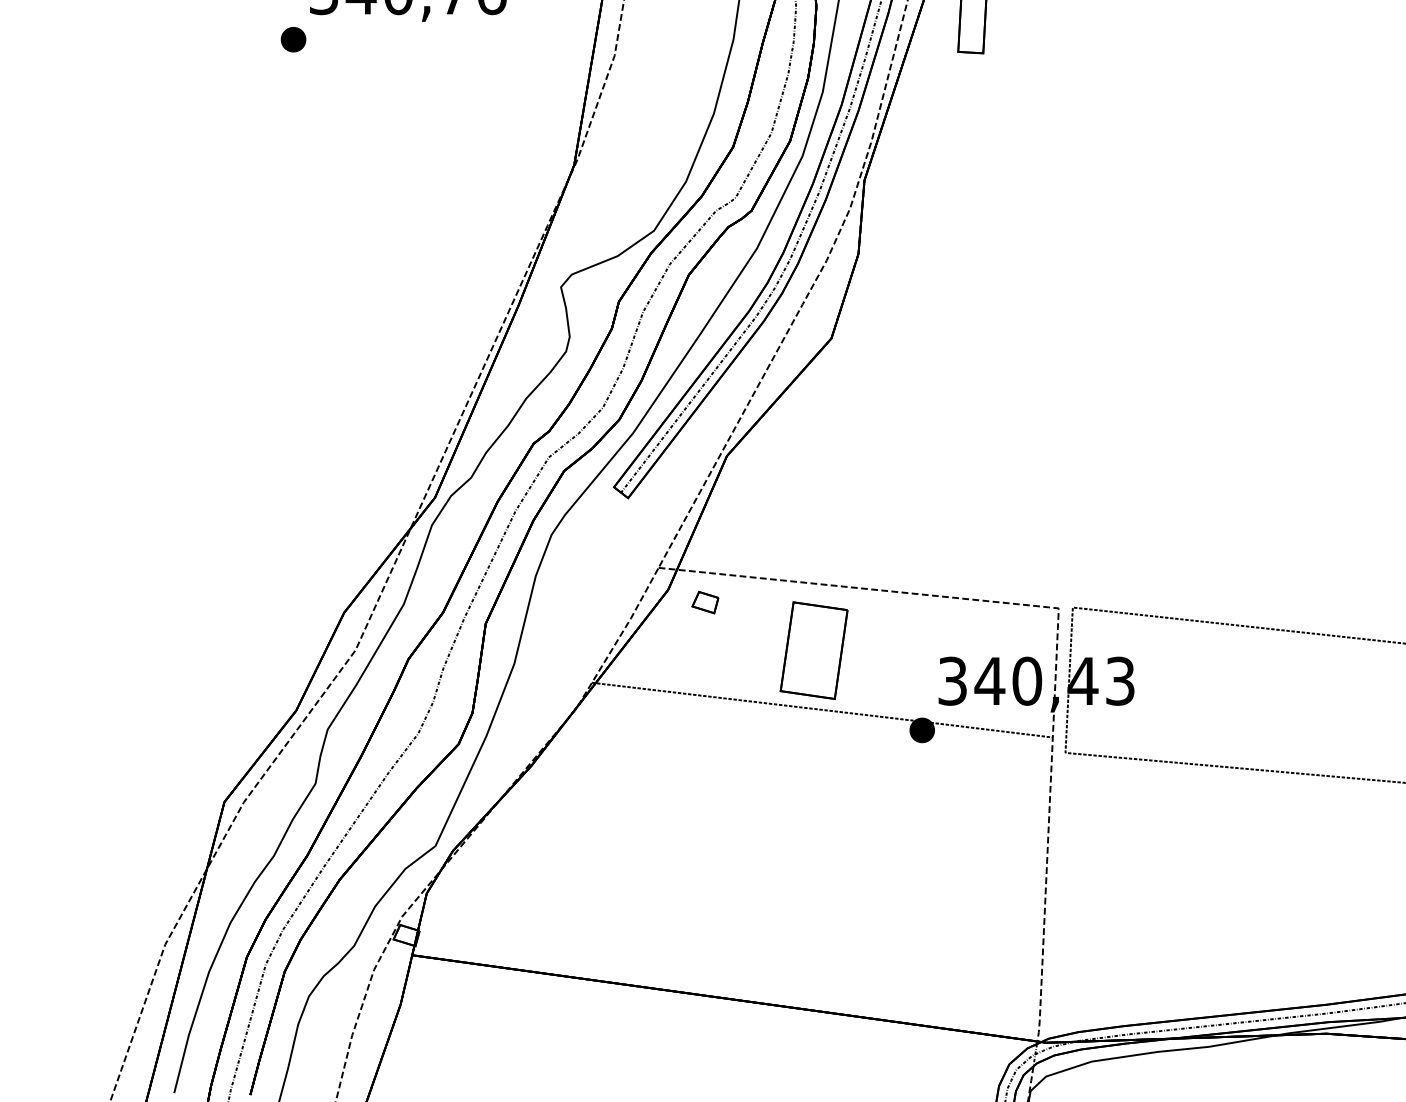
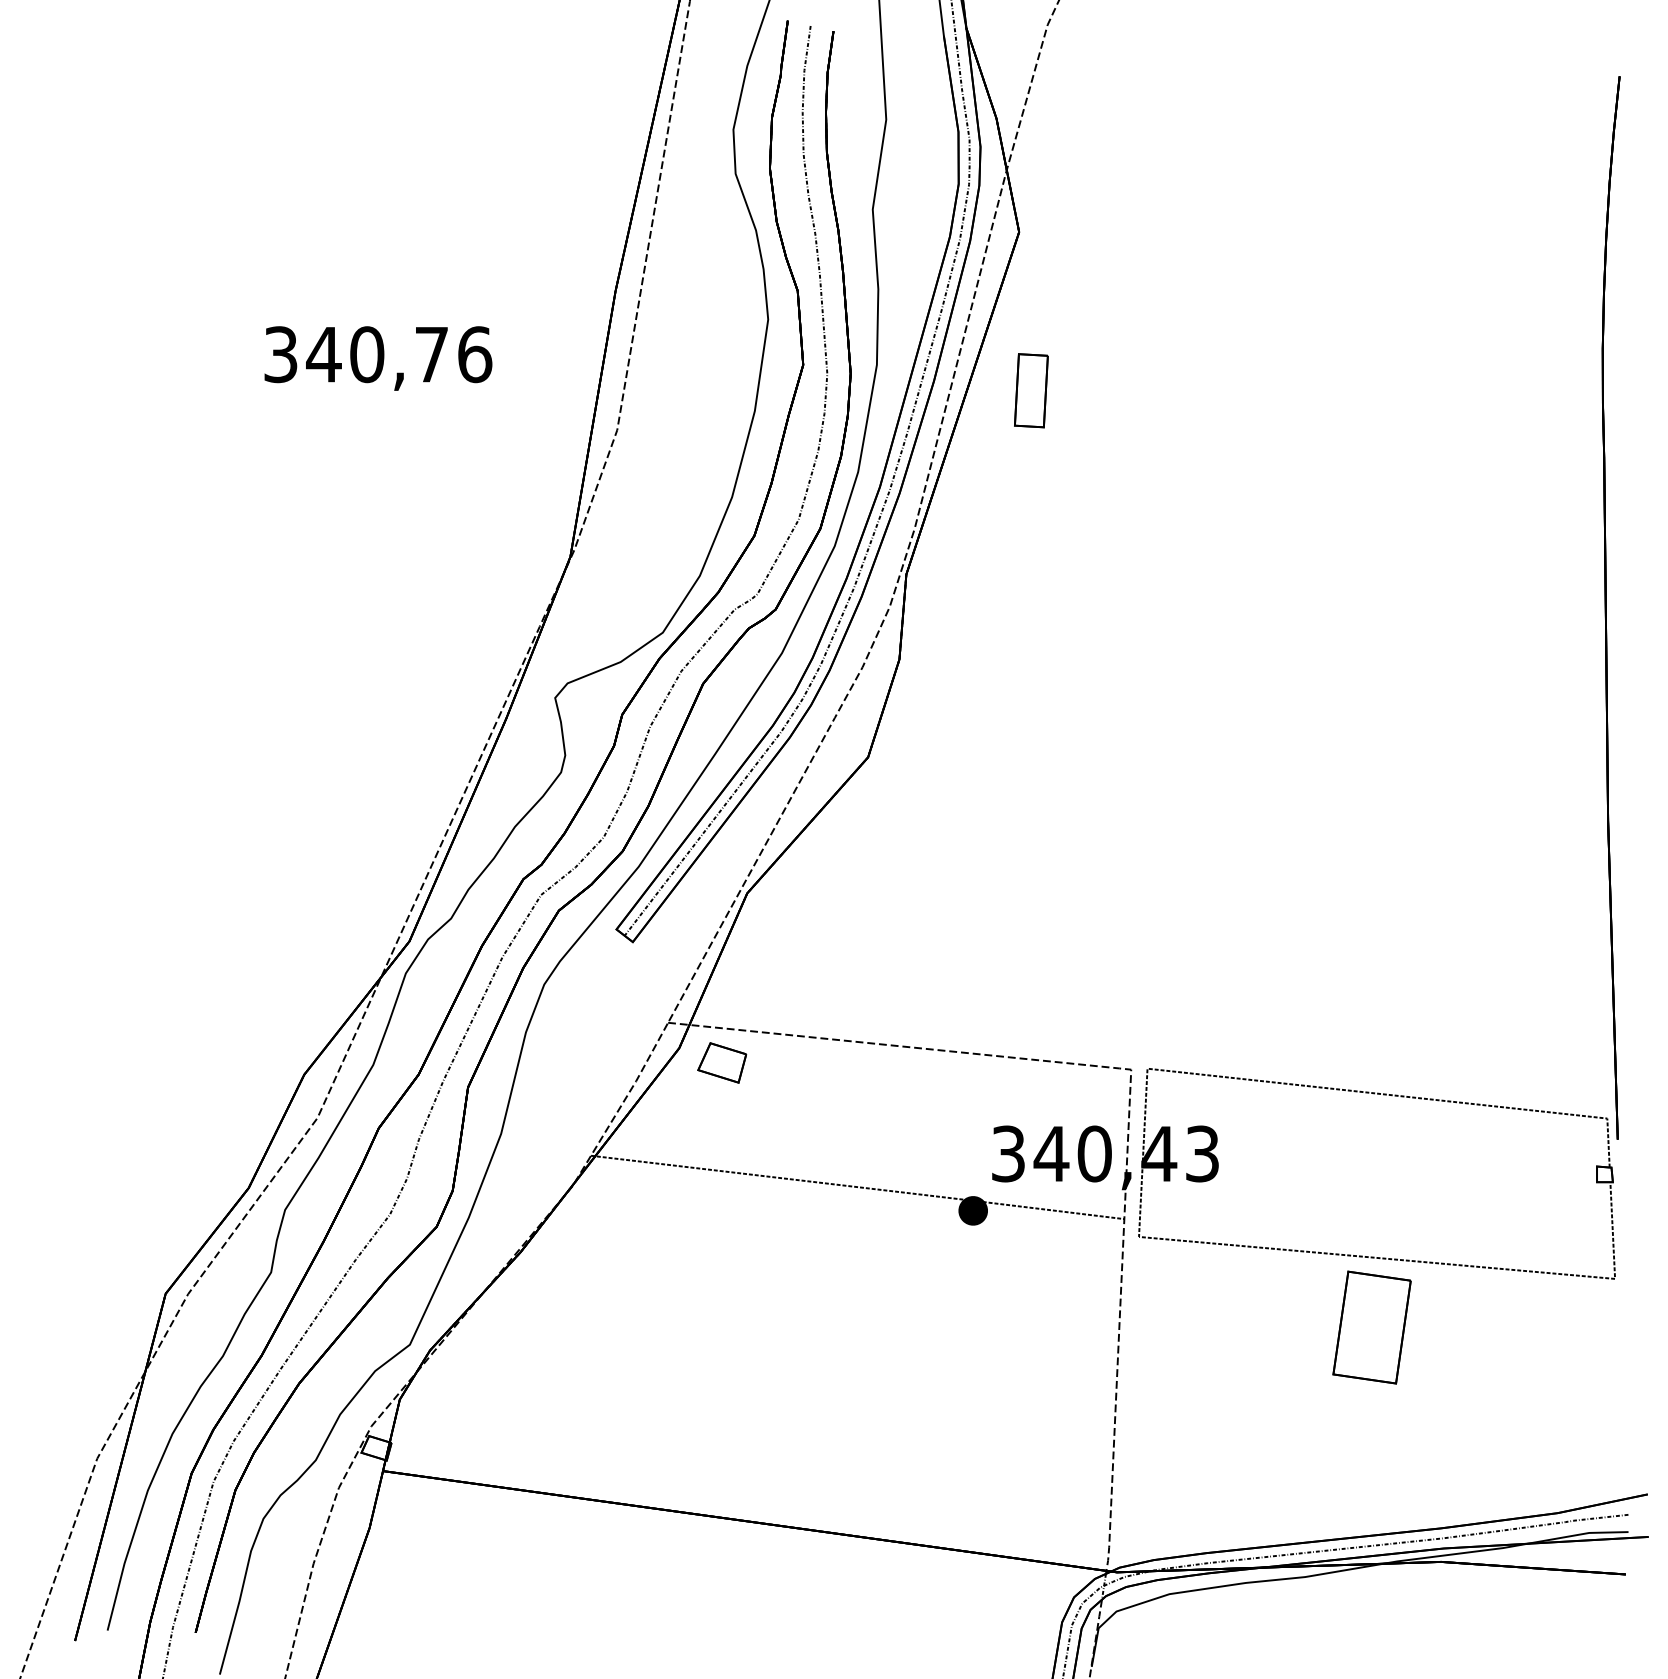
part: (293, 39) -> (245, 411), removed
part: (705, 602) -> (722, 1062), size x1.6
part: (813, 650) -> (1371, 1327), moved

